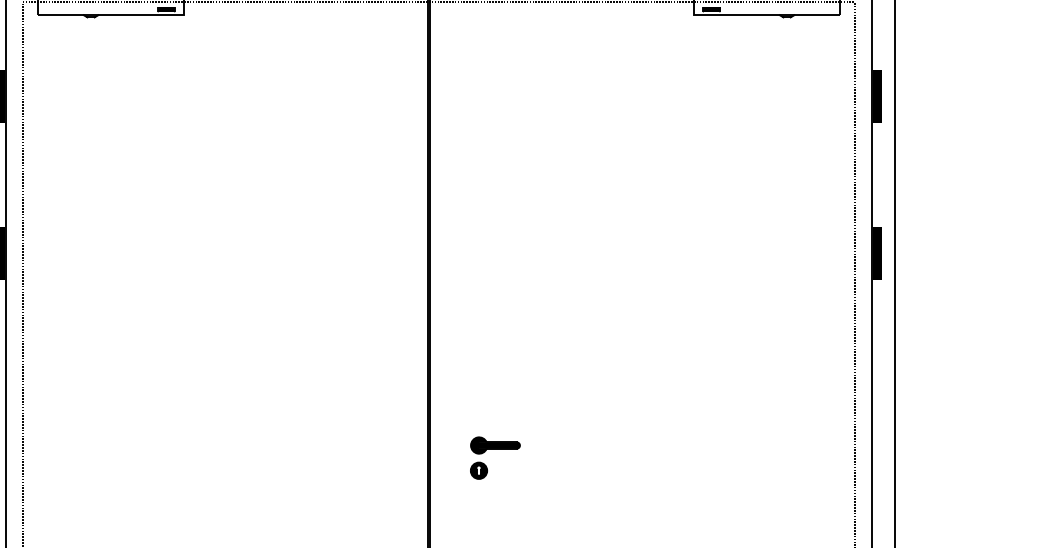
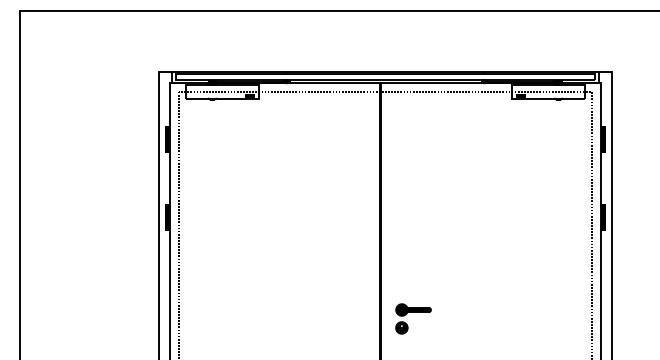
part: (495, 457) -> (413, 318), size x1.43

